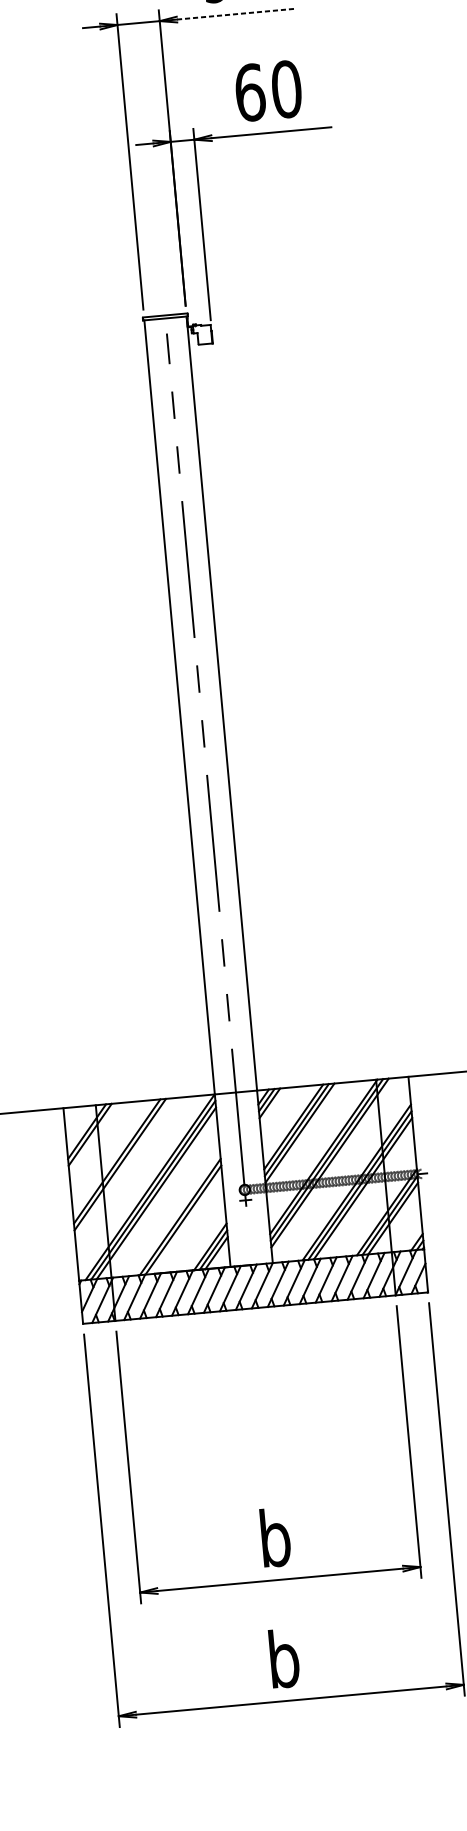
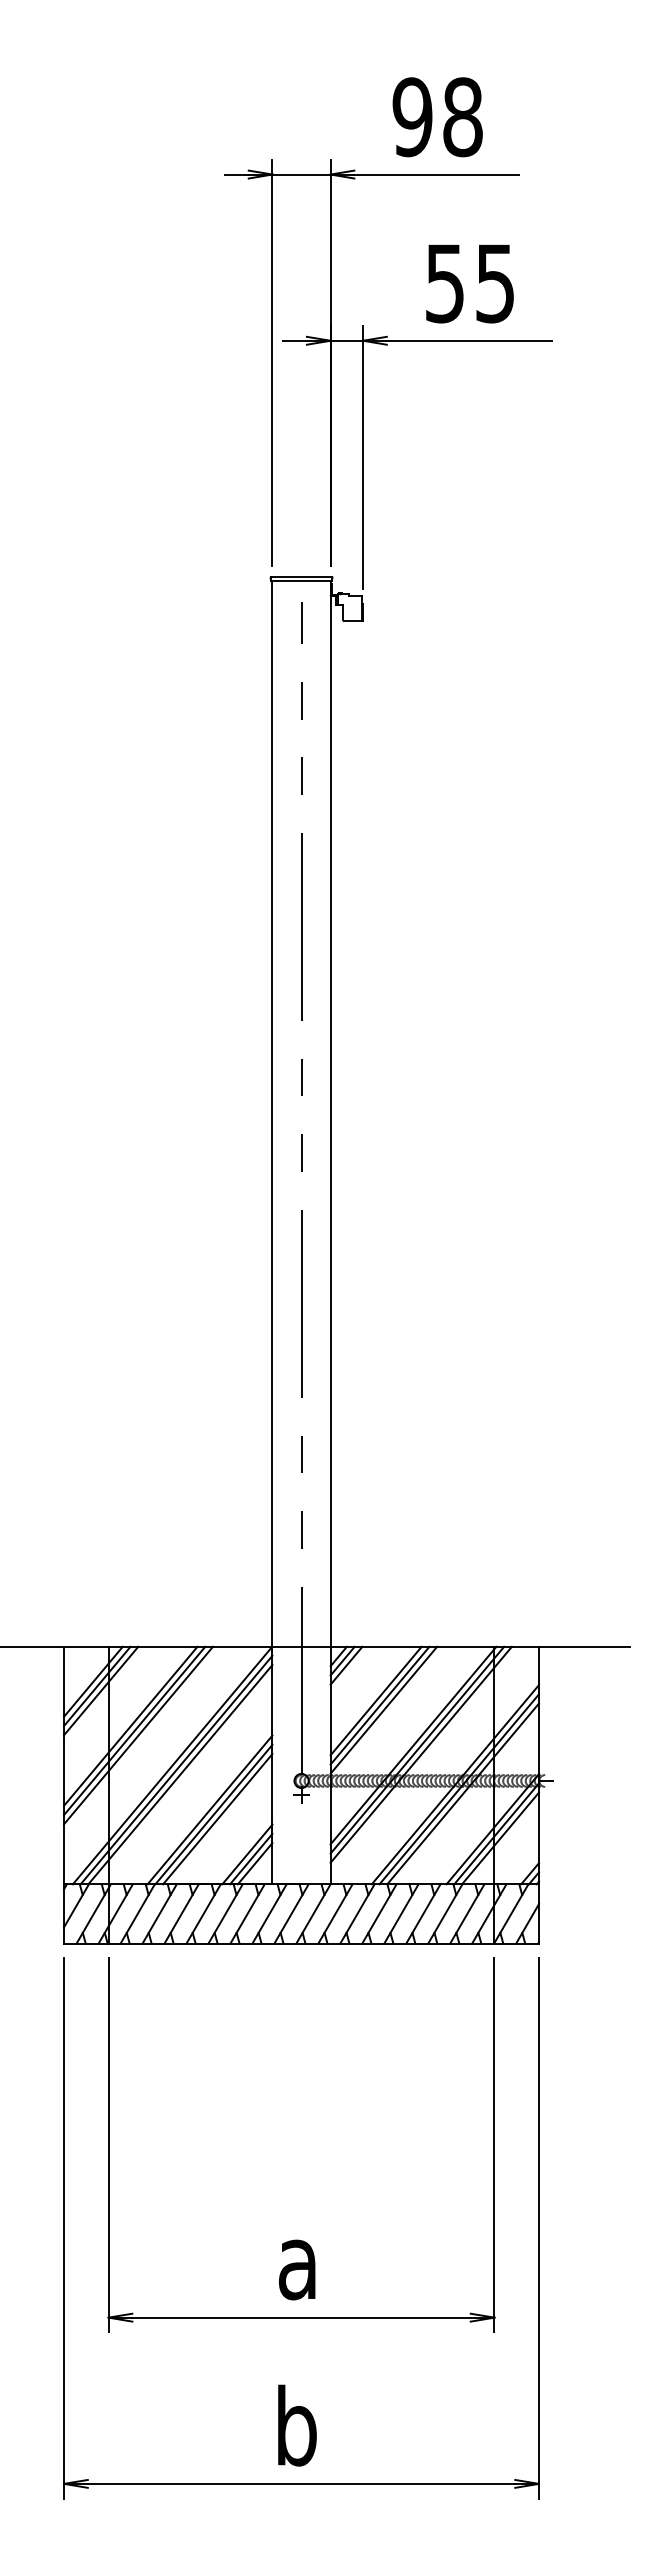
line: (237, 14) -> (437, 174), dashed -> solid
text: (268, 91) -> (470, 283), 60 -> 55
line: (93, 1137) -> (101, 1690), added
line: (123, 1167) -> (138, 1735), added
line: (186, 1223) -> (217, 1819), added
text: (274, 1537) -> (299, 2259), b -> a

